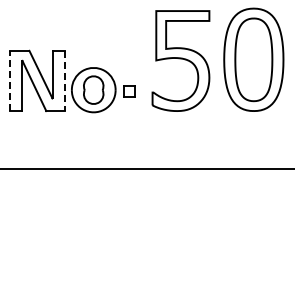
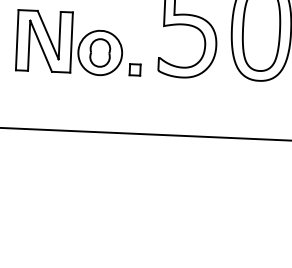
line: (10, 80) -> (17, 39), dashed -> solid
line: (64, 81) -> (71, 43), dashed -> solid
part: (129, 91) -> (135, 69), moved

